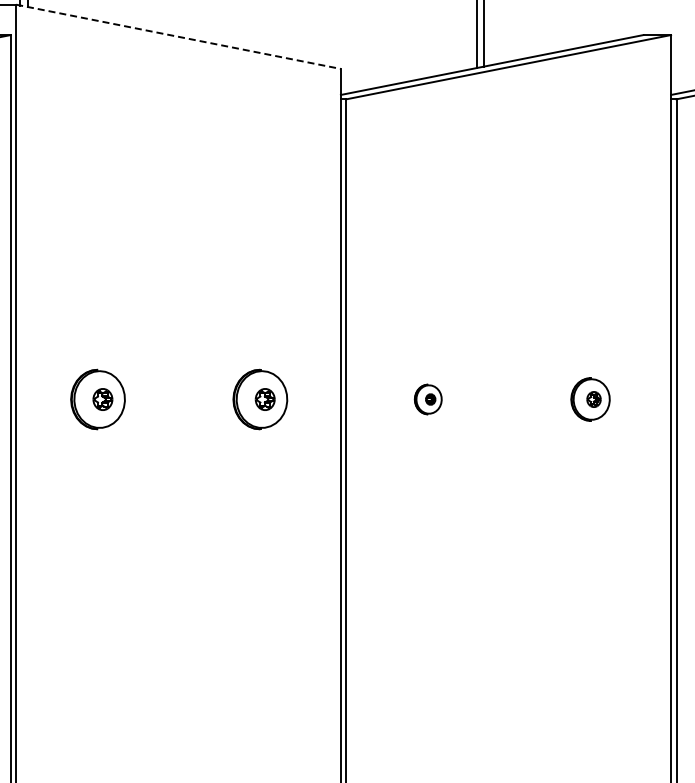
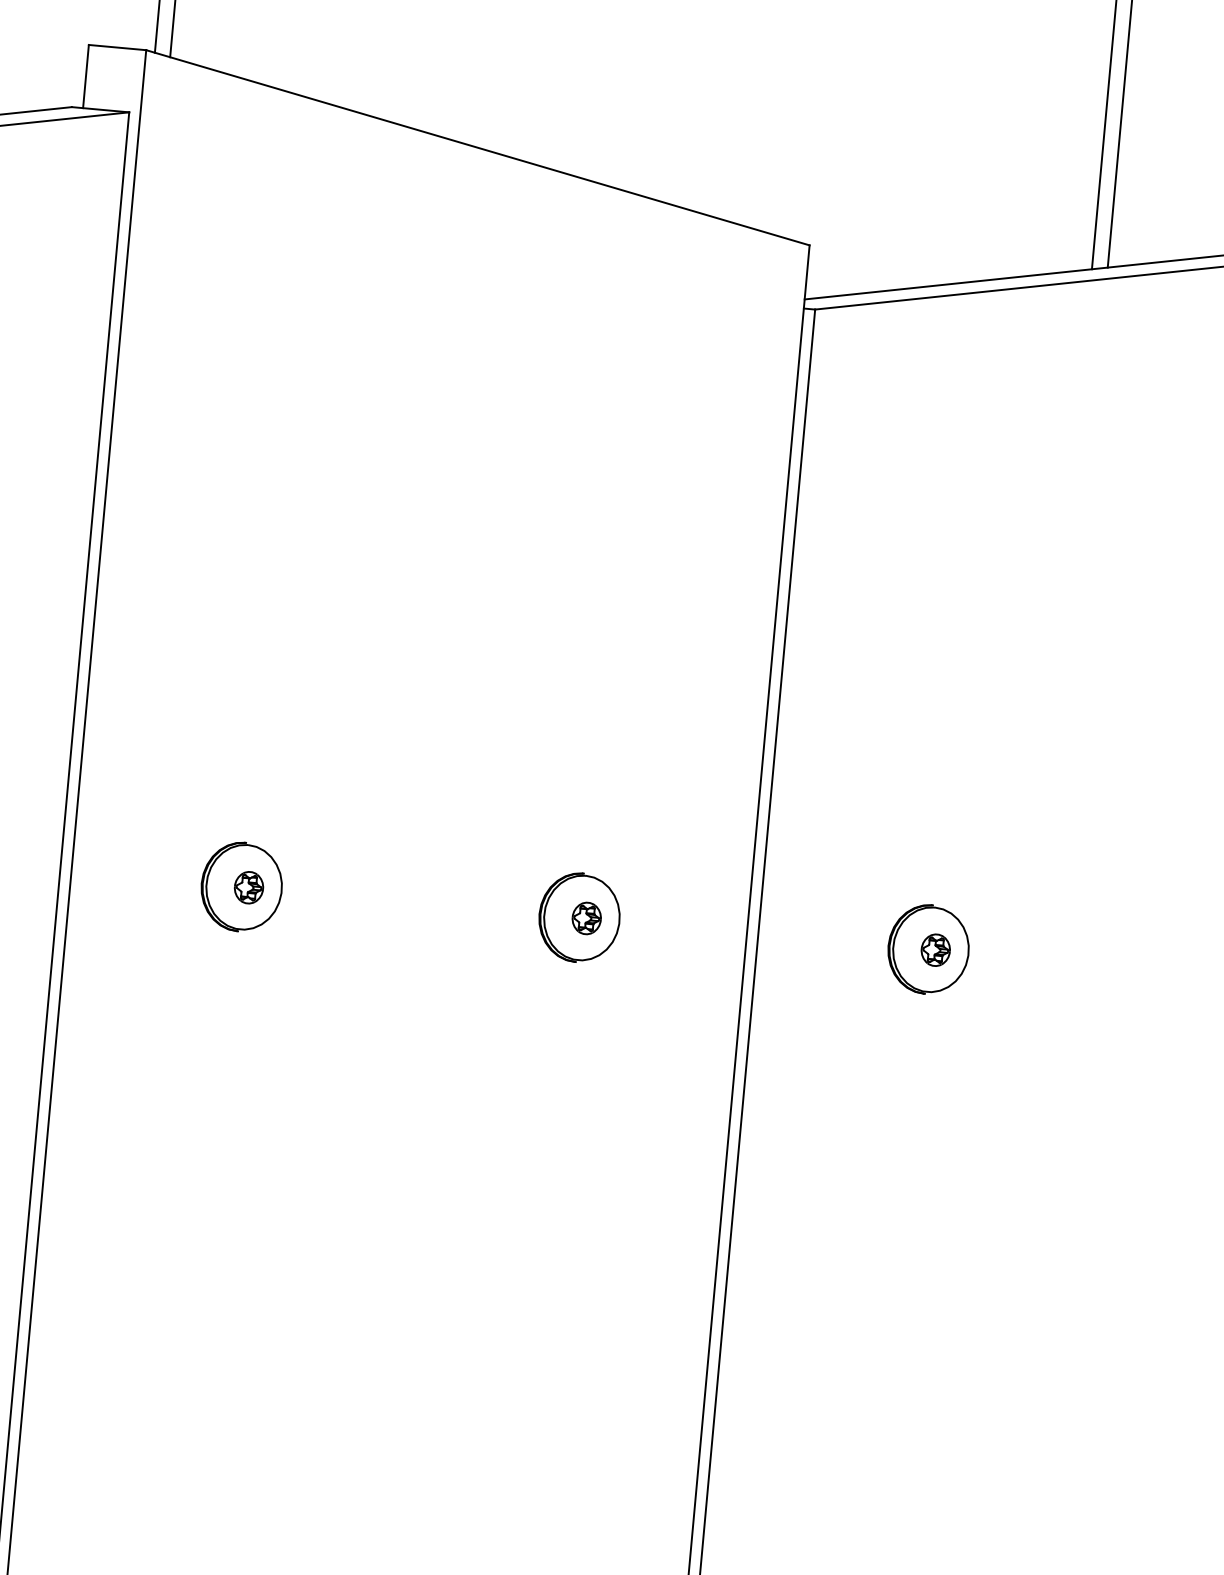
line: (178, 36) -> (477, 147), dashed -> solid
part: (97, 399) -> (240, 886), size x0.71
part: (260, 399) -> (579, 917), size x0.71
part: (428, 399) -> (929, 949), size x1.43

